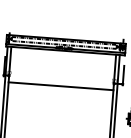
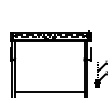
line: (60, 85) -> (49, 91), moved

